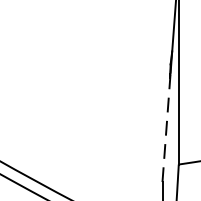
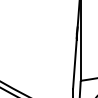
line: (165, 127) -> (74, 63), dashed -> solid

